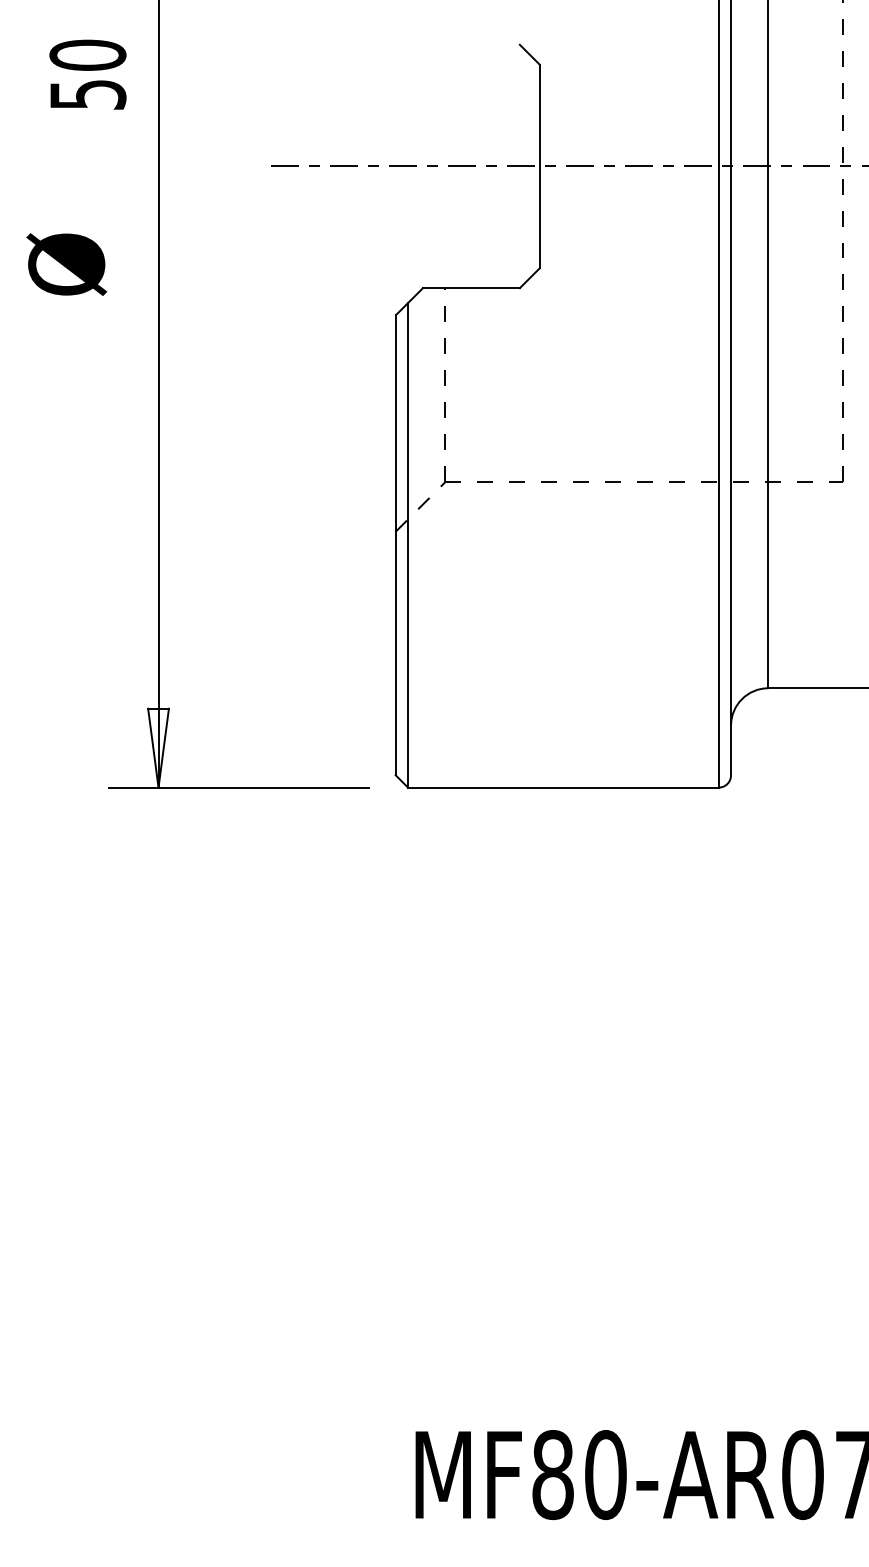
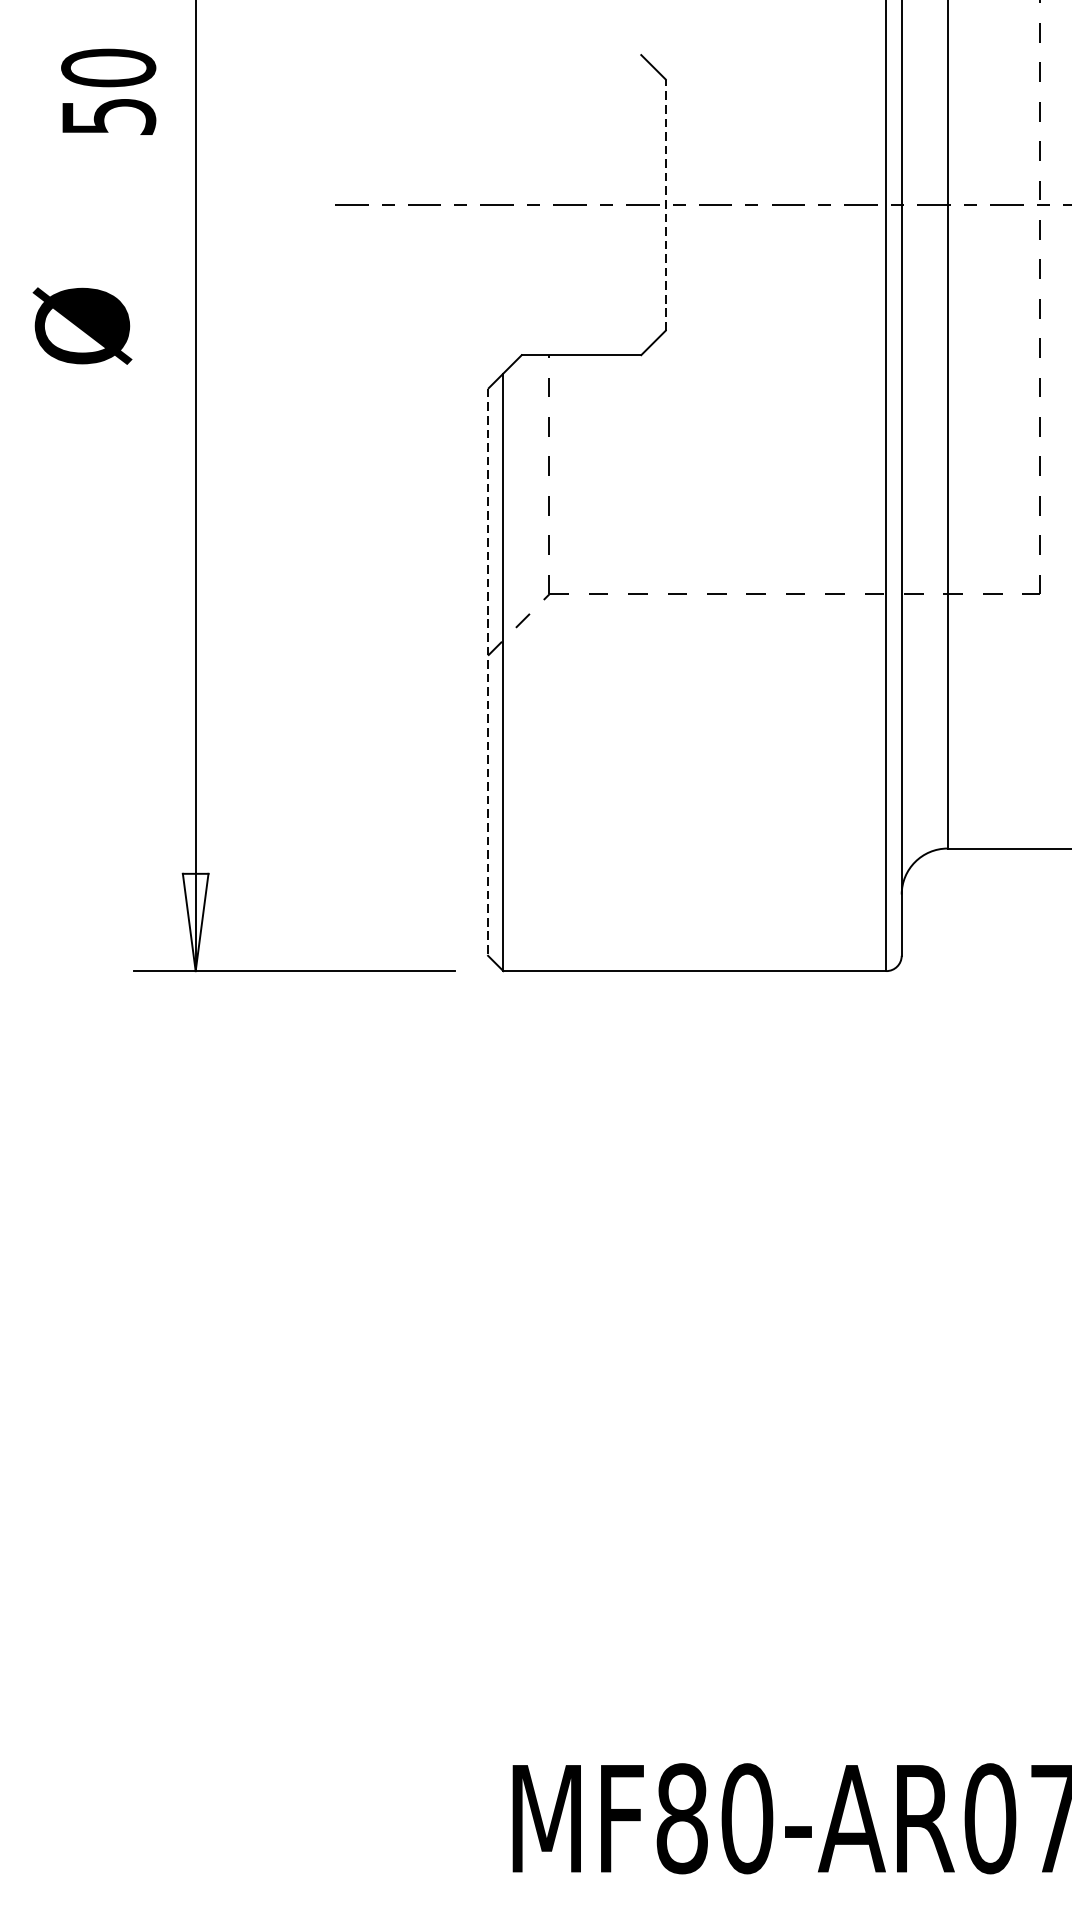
line: (539, 166) -> (665, 205), solid -> dashed
line: (395, 545) -> (487, 672), solid -> dashed

